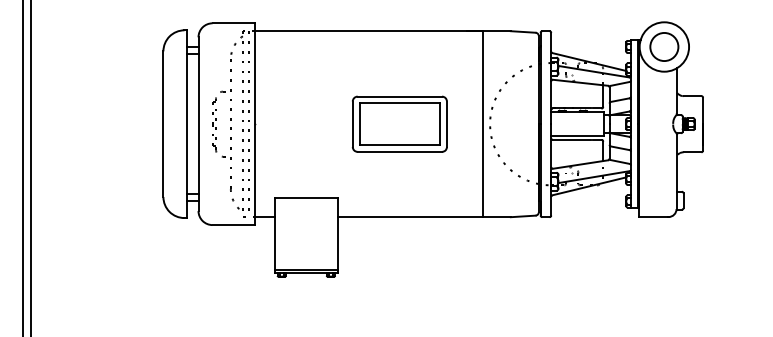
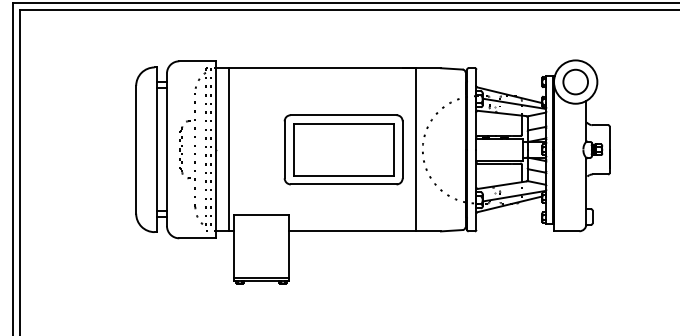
line: (268, 123) -> (228, 149), added
part: (399, 123) -> (343, 149), size x1.43

